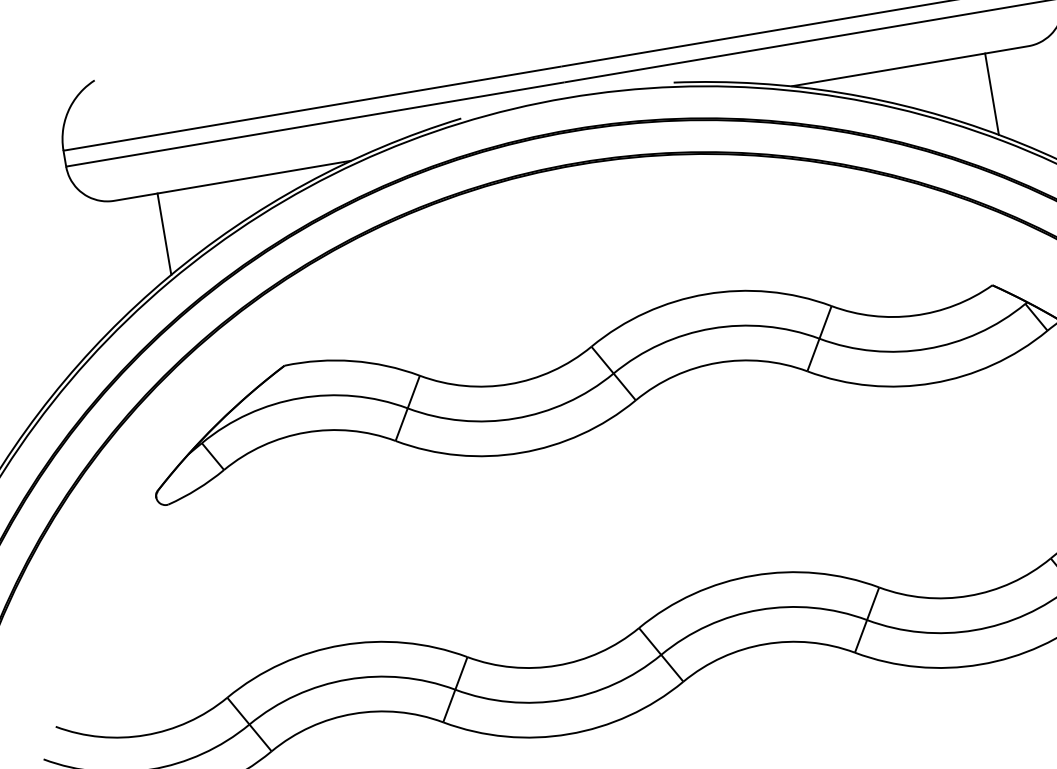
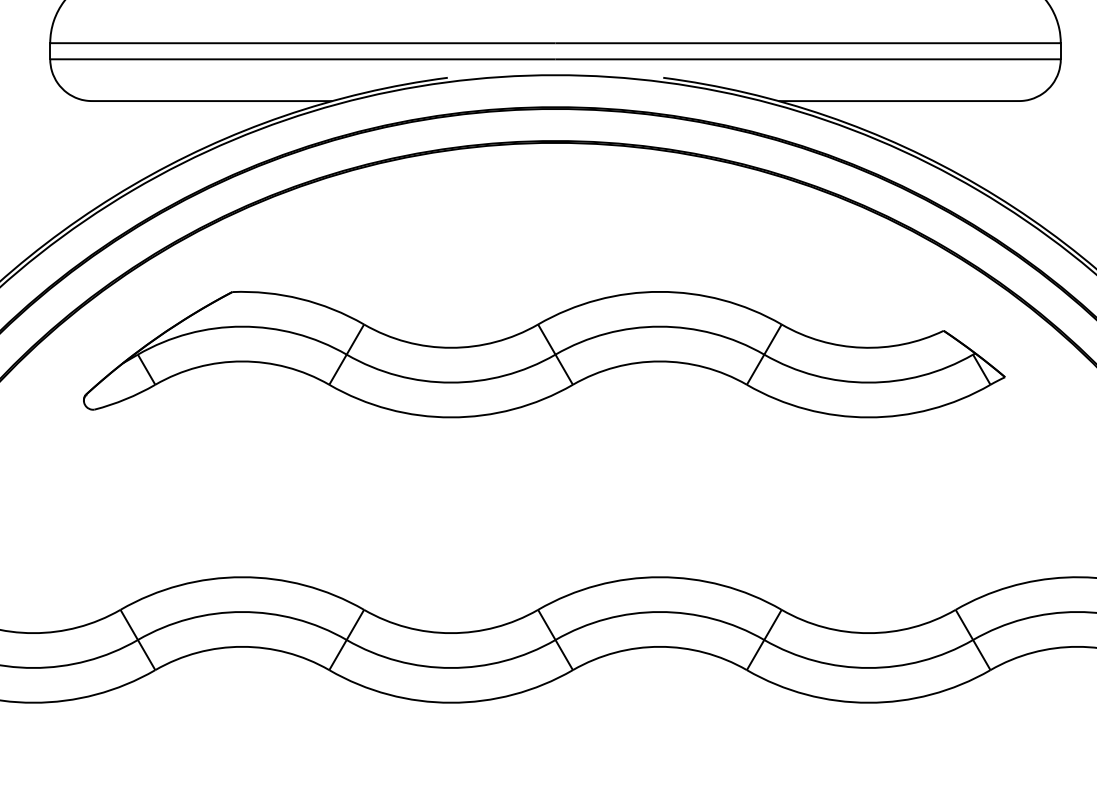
line: (992, 94) -> (975, 142), removed
line: (164, 234) -> (135, 142), removed

